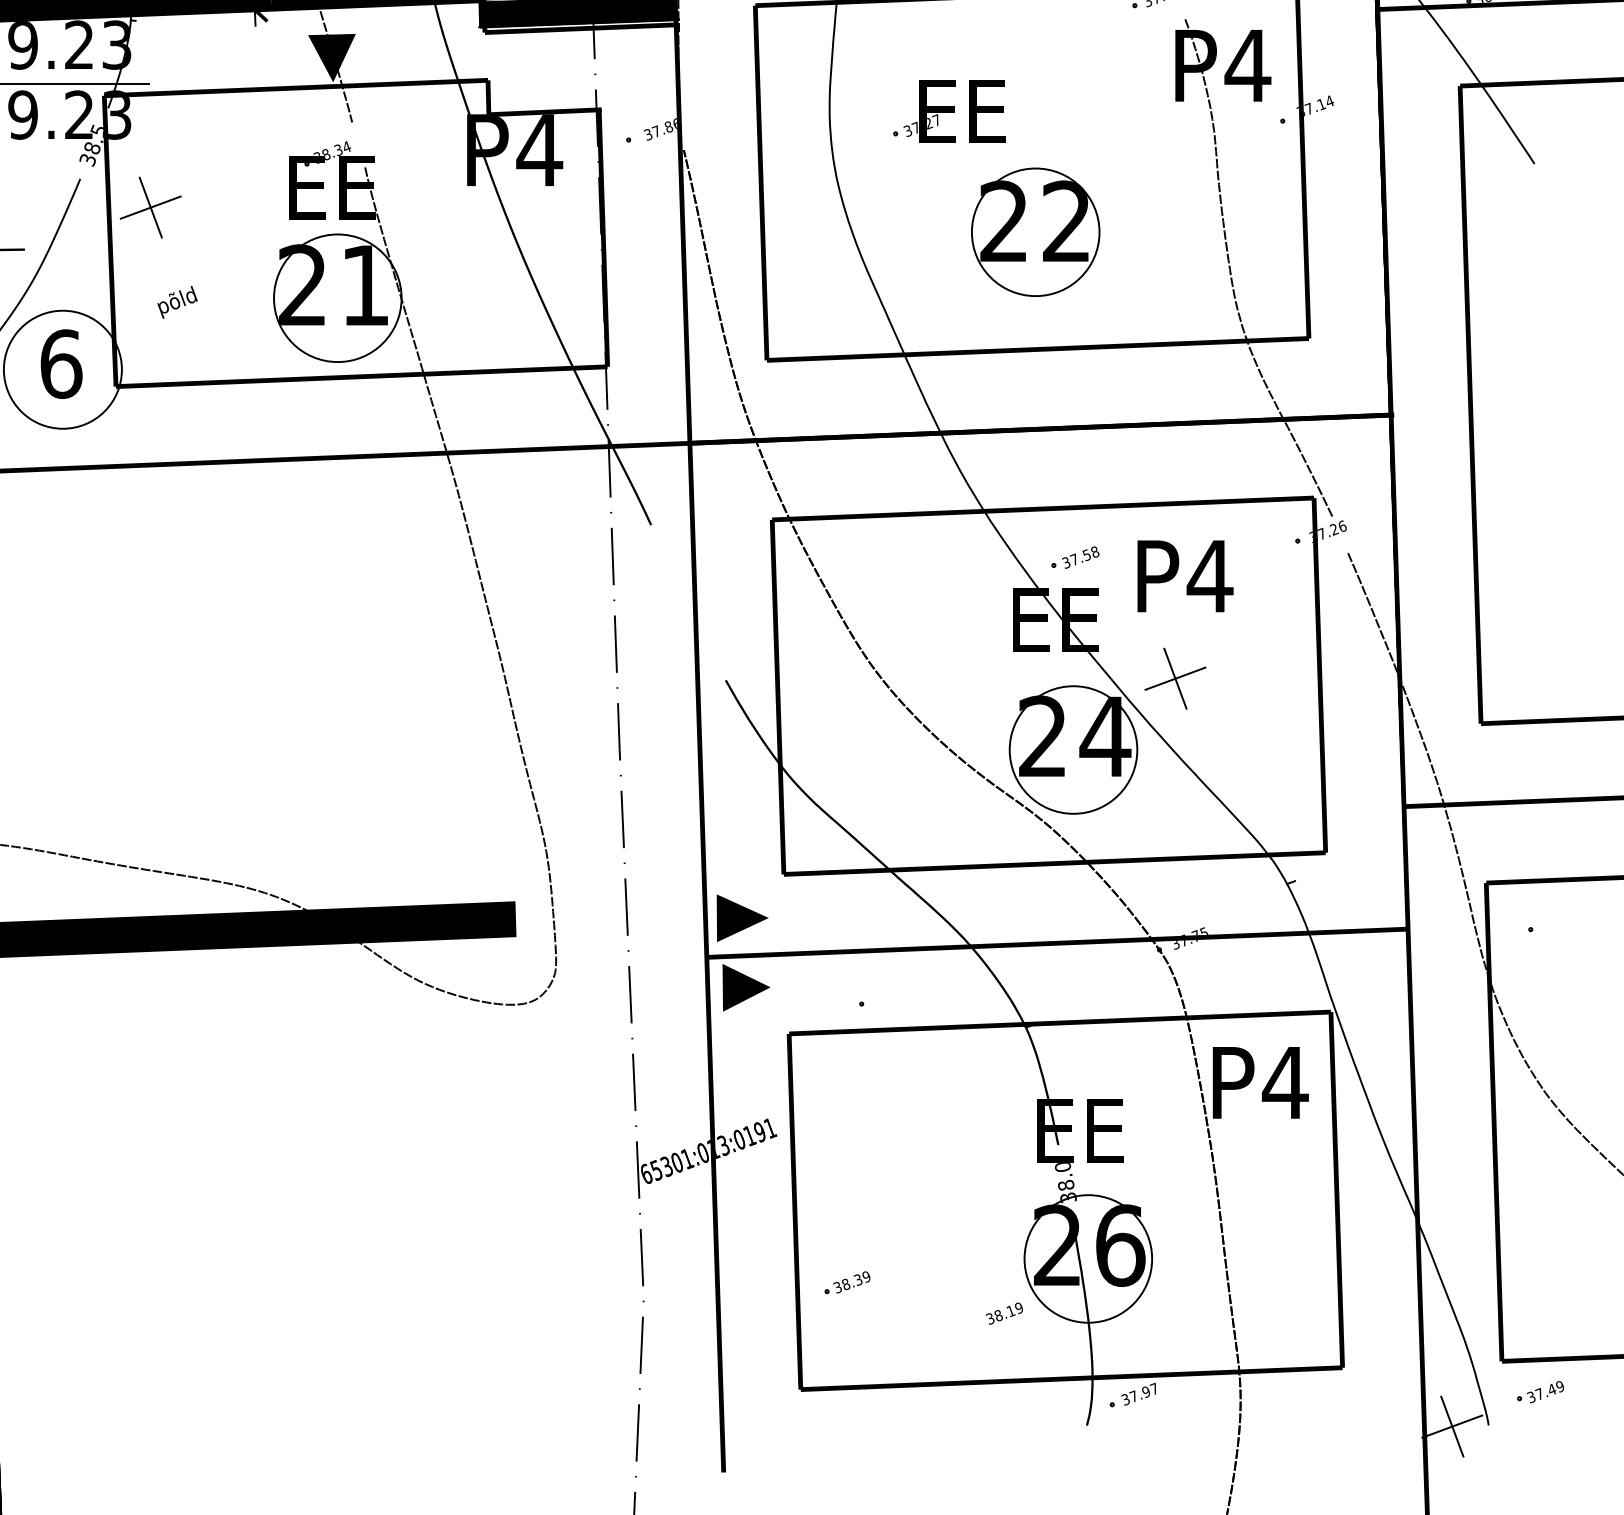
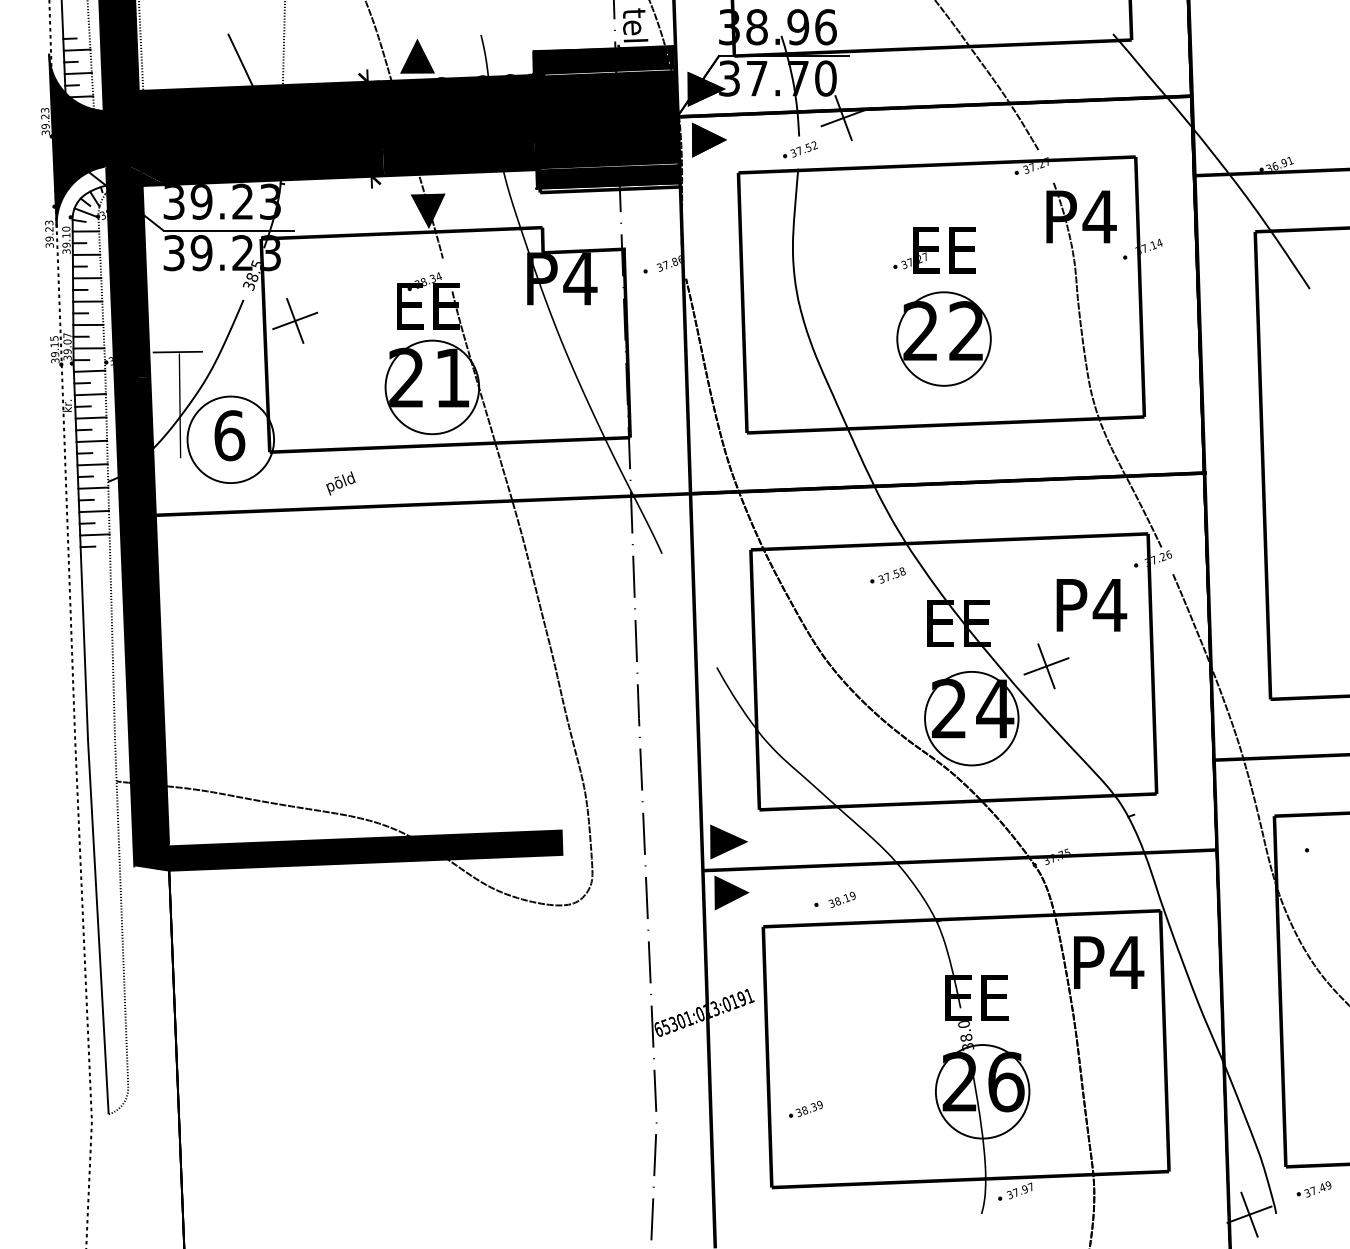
part: (949, 111) -> (934, 250), moved
text: (177, 302) -> (340, 483), moved
part: (1074, 557) -> (887, 575), moved
text: (1184, 576) -> (1091, 605), moved
text: (1003, 1313) -> (841, 899), moved

